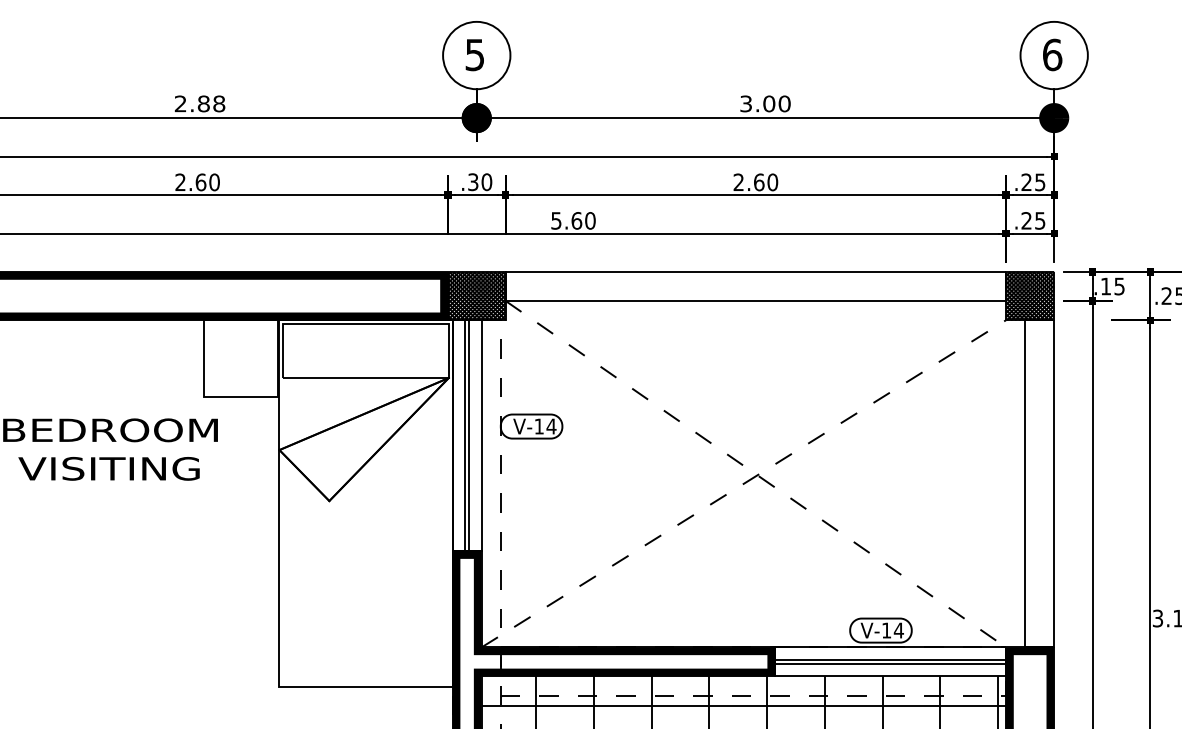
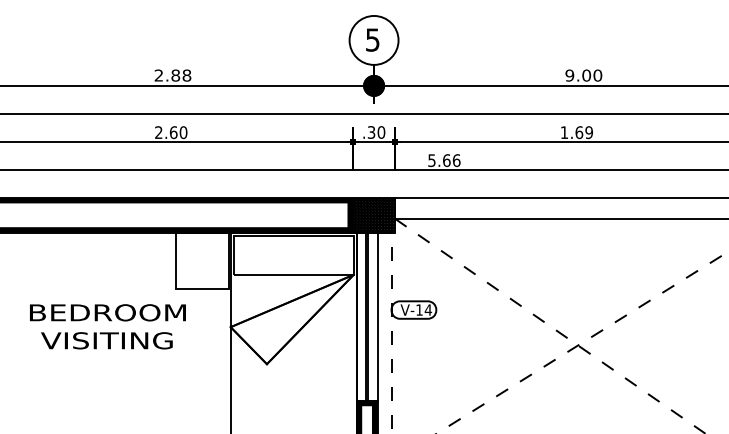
text: (746, 103) -> (570, 75), 3.00 -> 9.00
text: (755, 182) -> (576, 132), 2.60 -> 1.69
text: (590, 220) -> (456, 160), 5.60 -> 5.66

